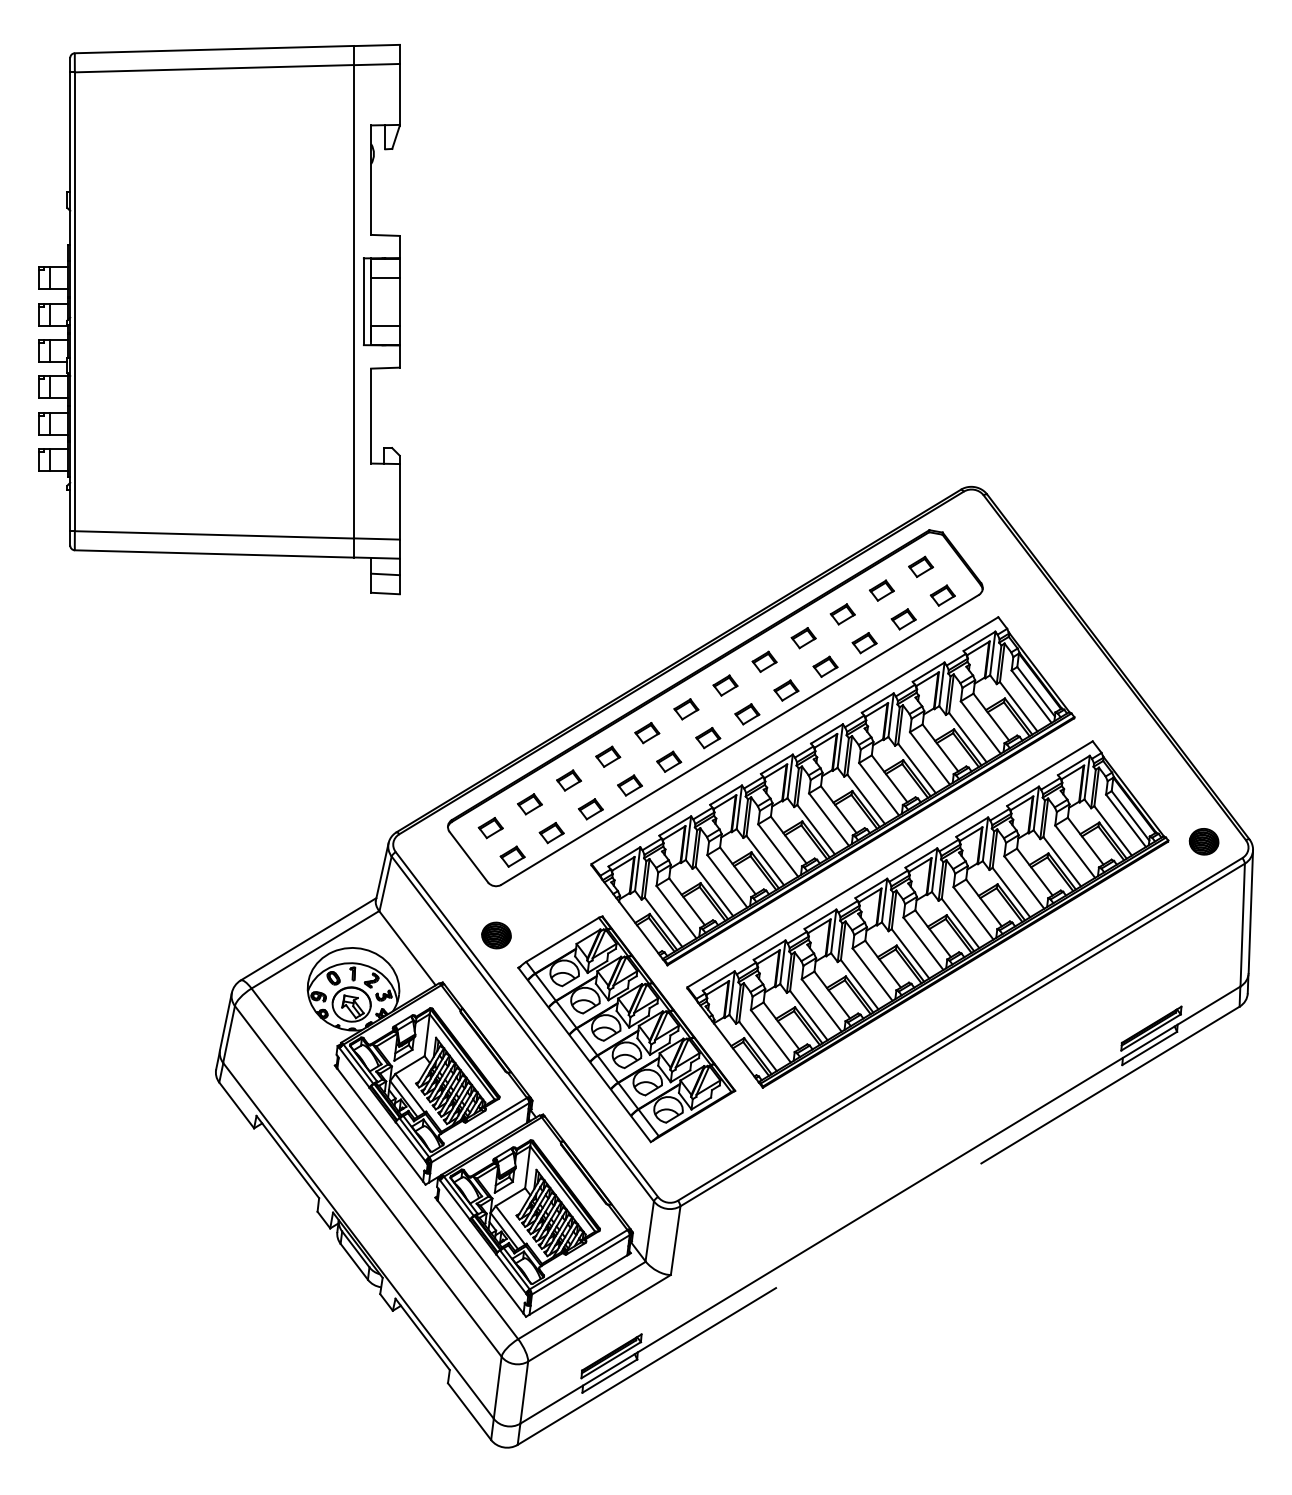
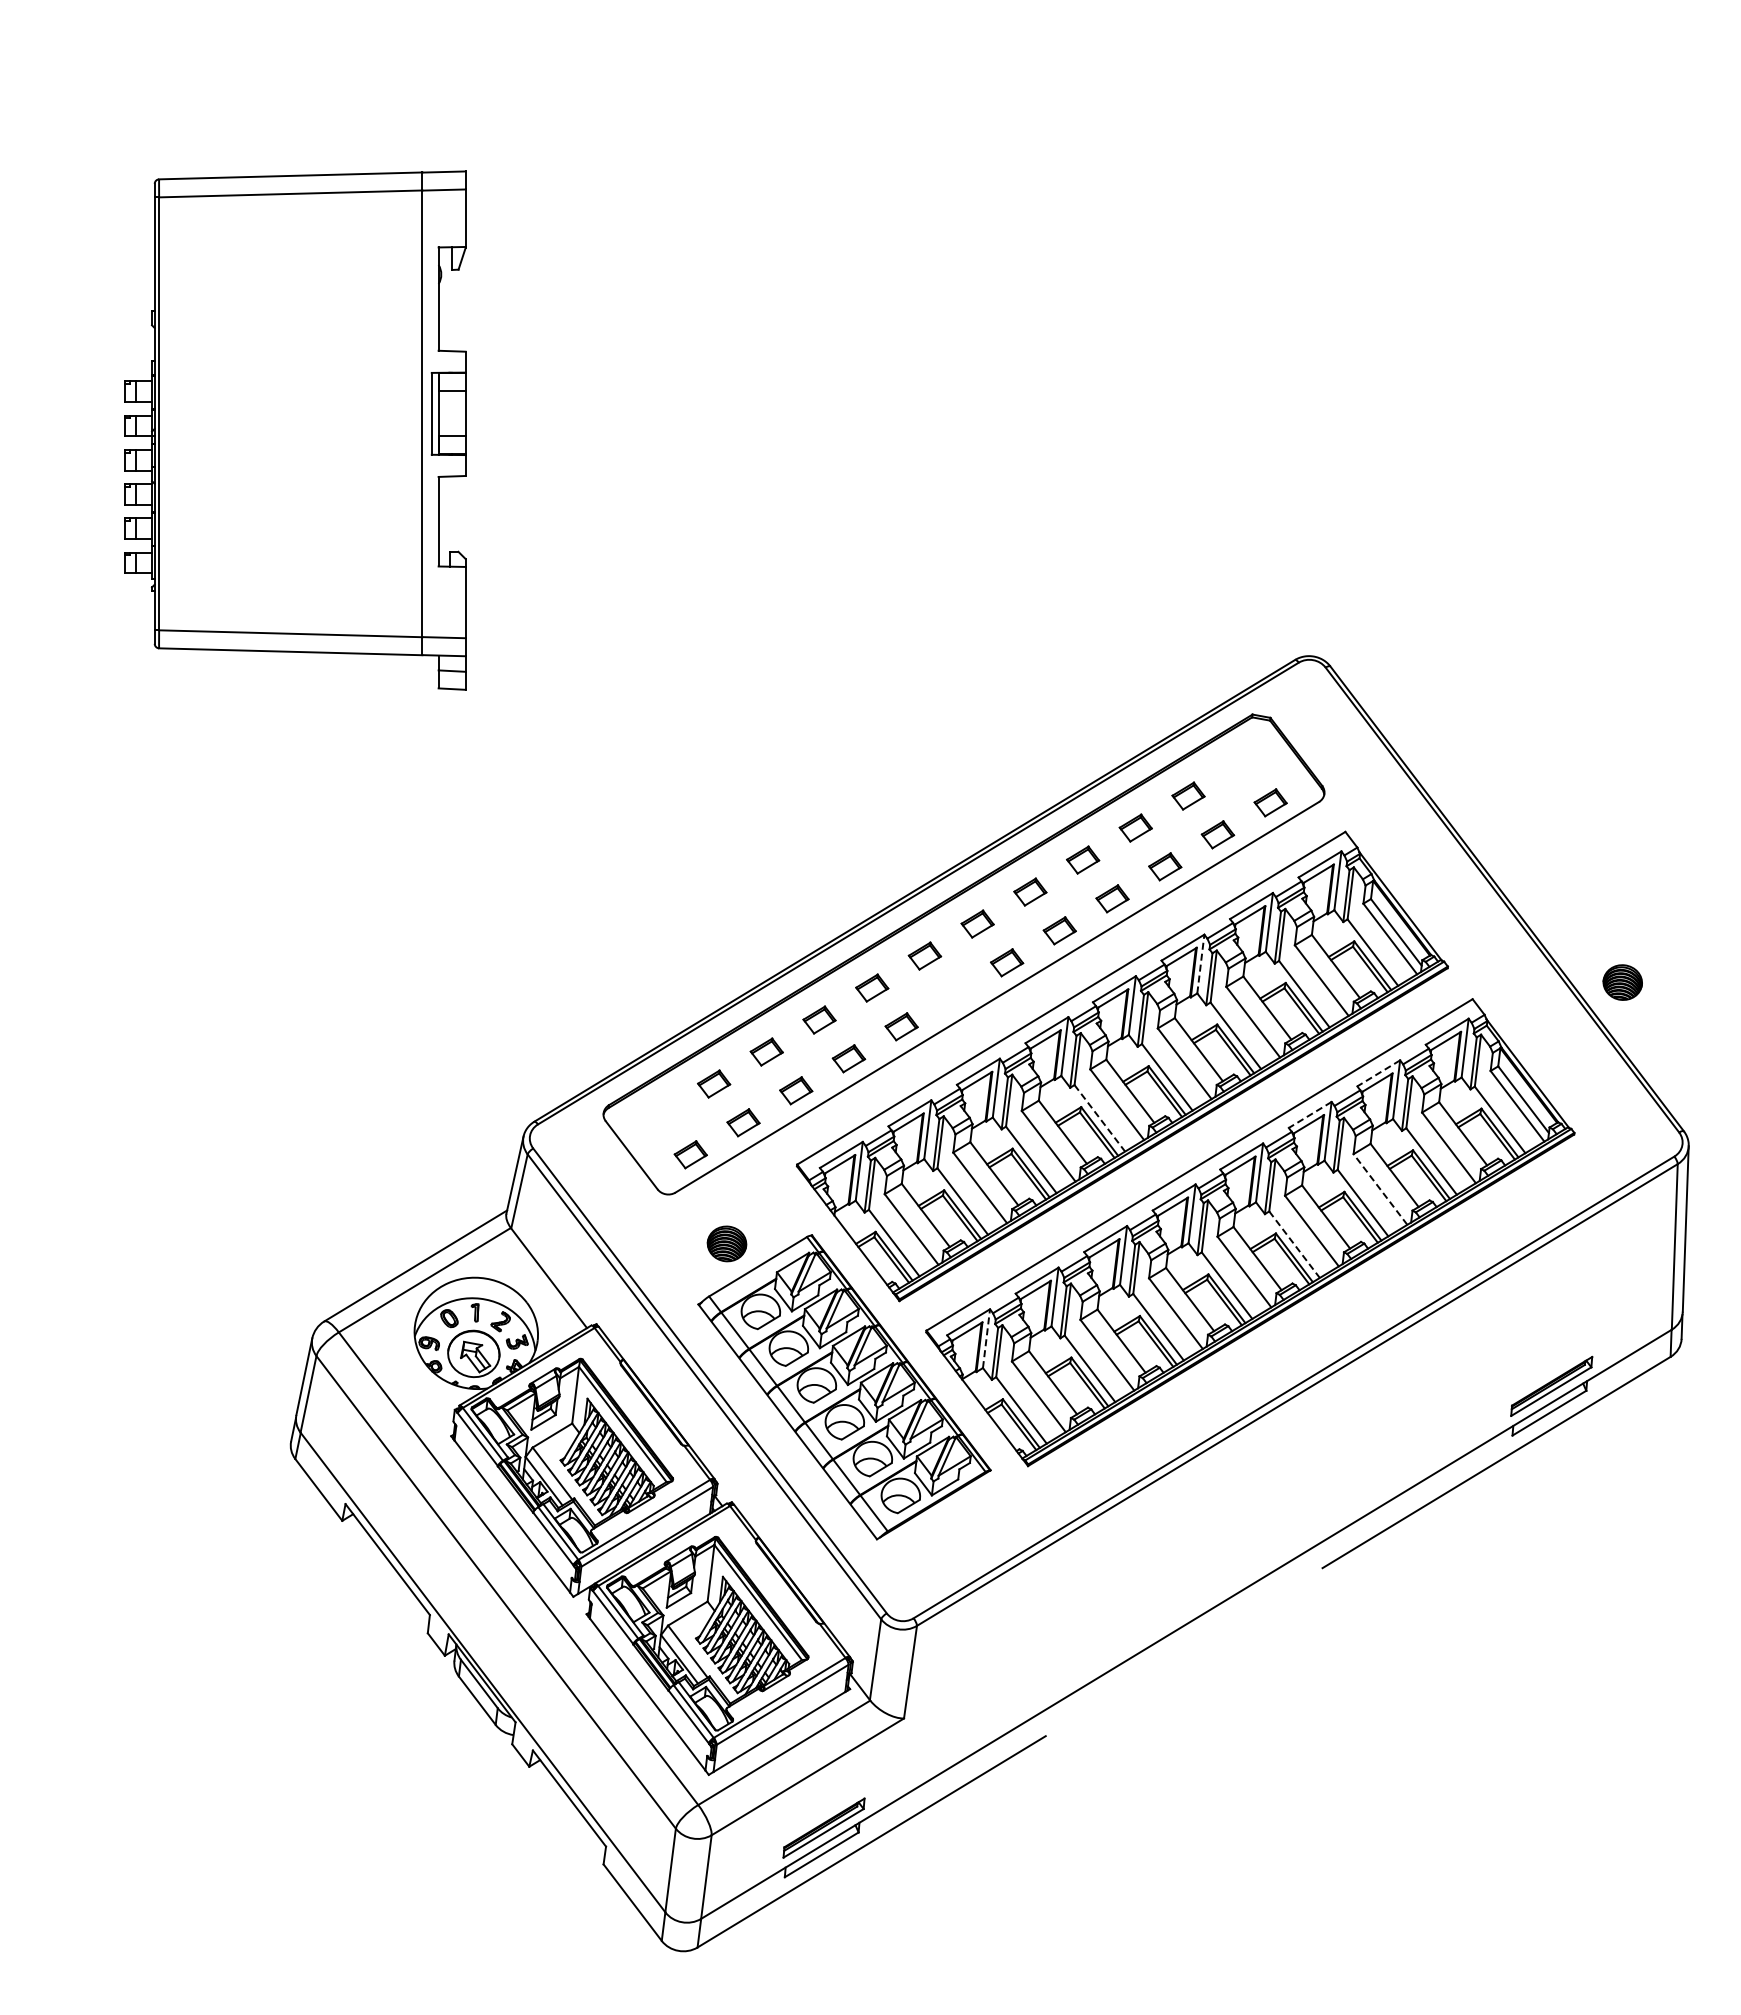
part: (219, 319) -> (295, 430), size x0.7
part: (921, 566) -> (1241, 763), removed
line: (890, 715) -> (1200, 964), solid -> dashed
part: (708, 737) -> (954, 994), removed
line: (1022, 796) -> (1378, 1073), solid -> dashed
part: (490, 827) -> (661, 1115), removed
line: (971, 827) -> (1309, 1115), solid -> dashed
line: (815, 829) -> (1099, 1118), solid -> dashed
part: (1203, 841) -> (1622, 982), moved
line: (1024, 882) -> (1380, 1189), solid -> dashed
line: (960, 923) -> (1294, 1244), solid -> dashed
part: (496, 935) -> (726, 1243), moved
line: (732, 993) -> (986, 1338), solid -> dashed

